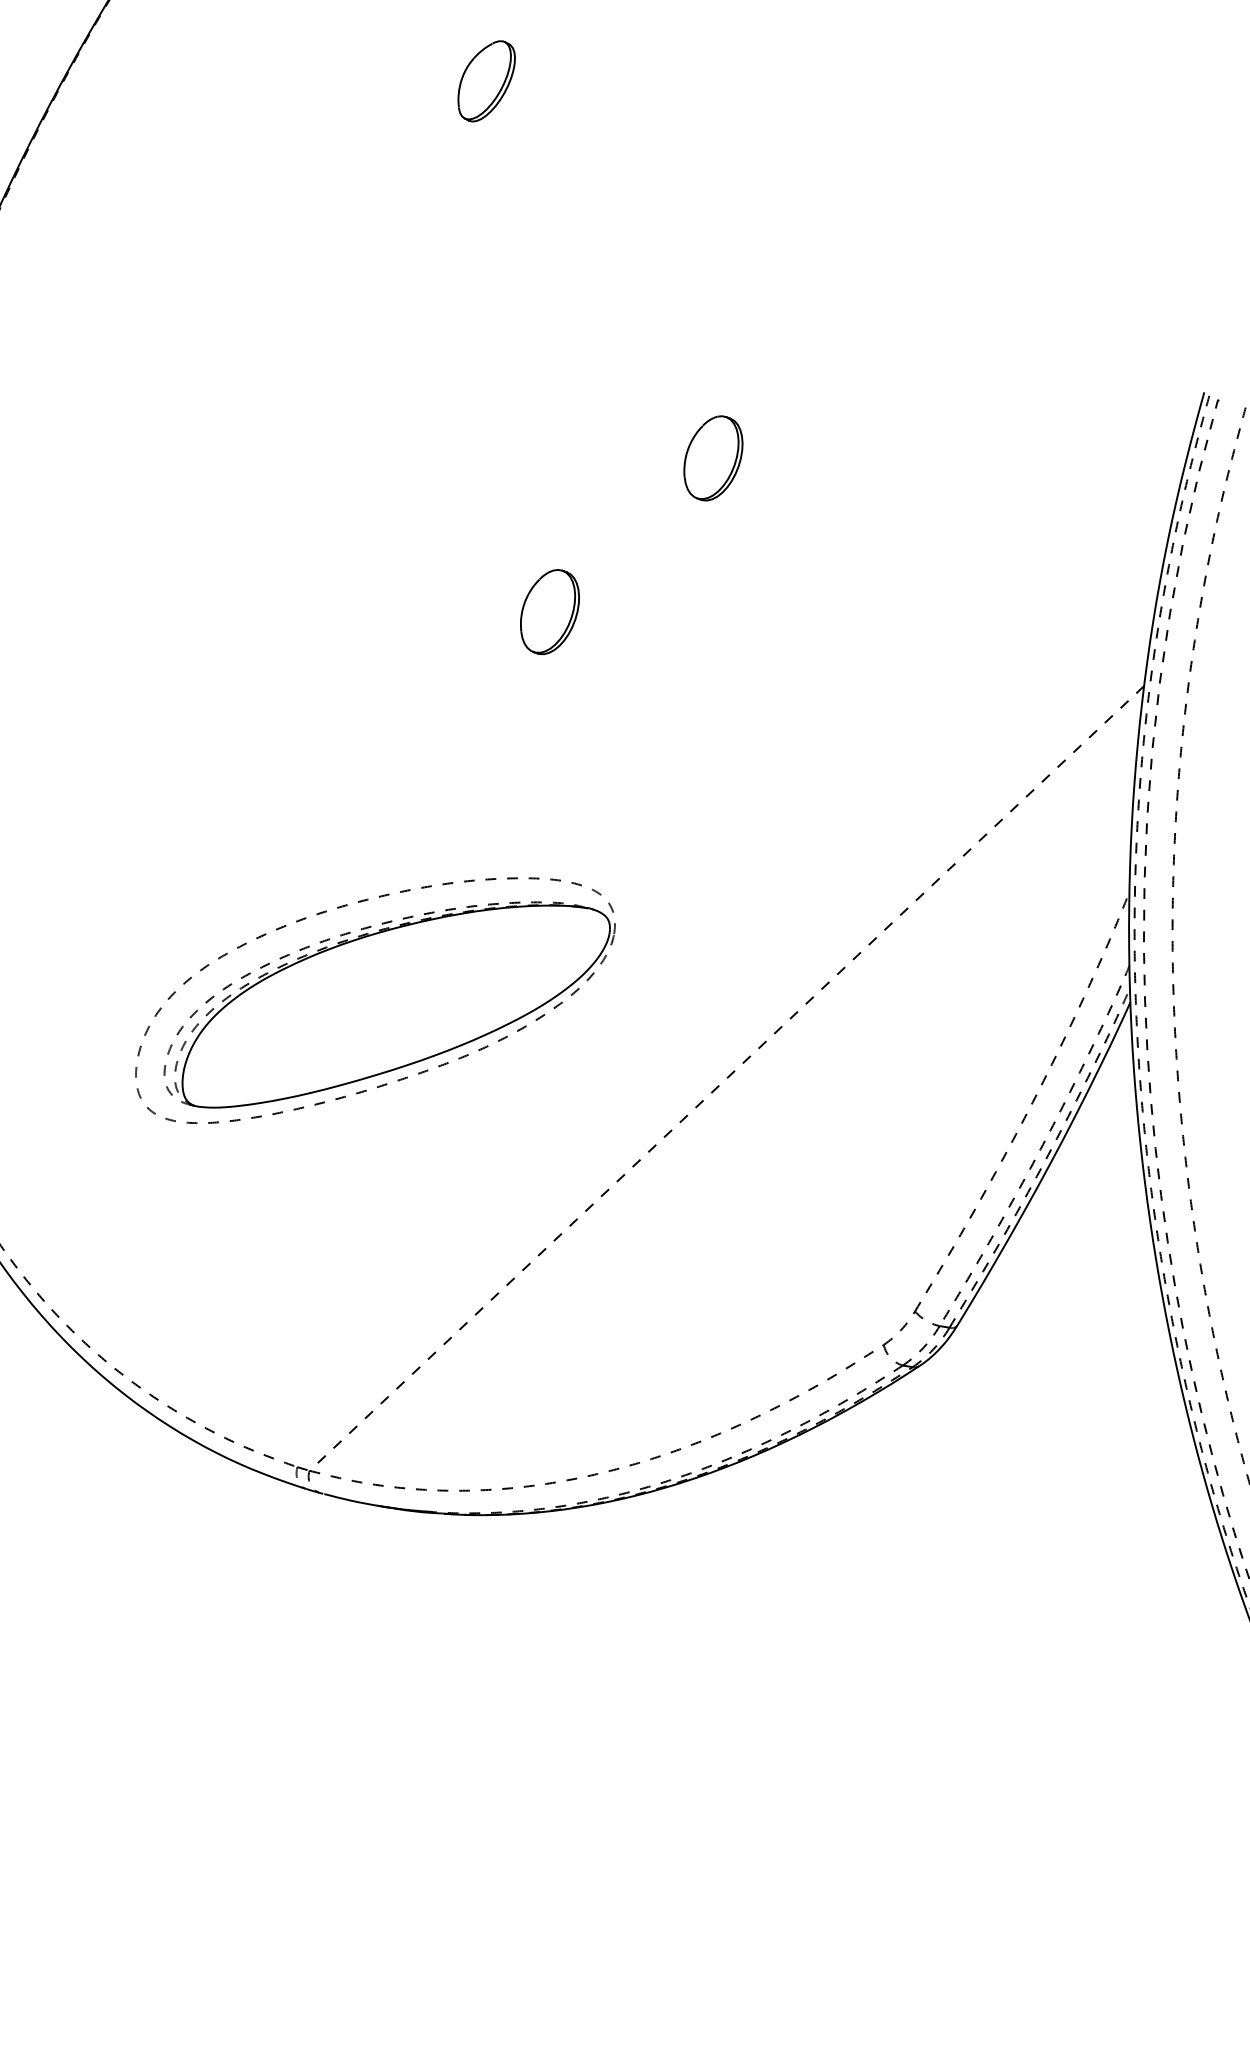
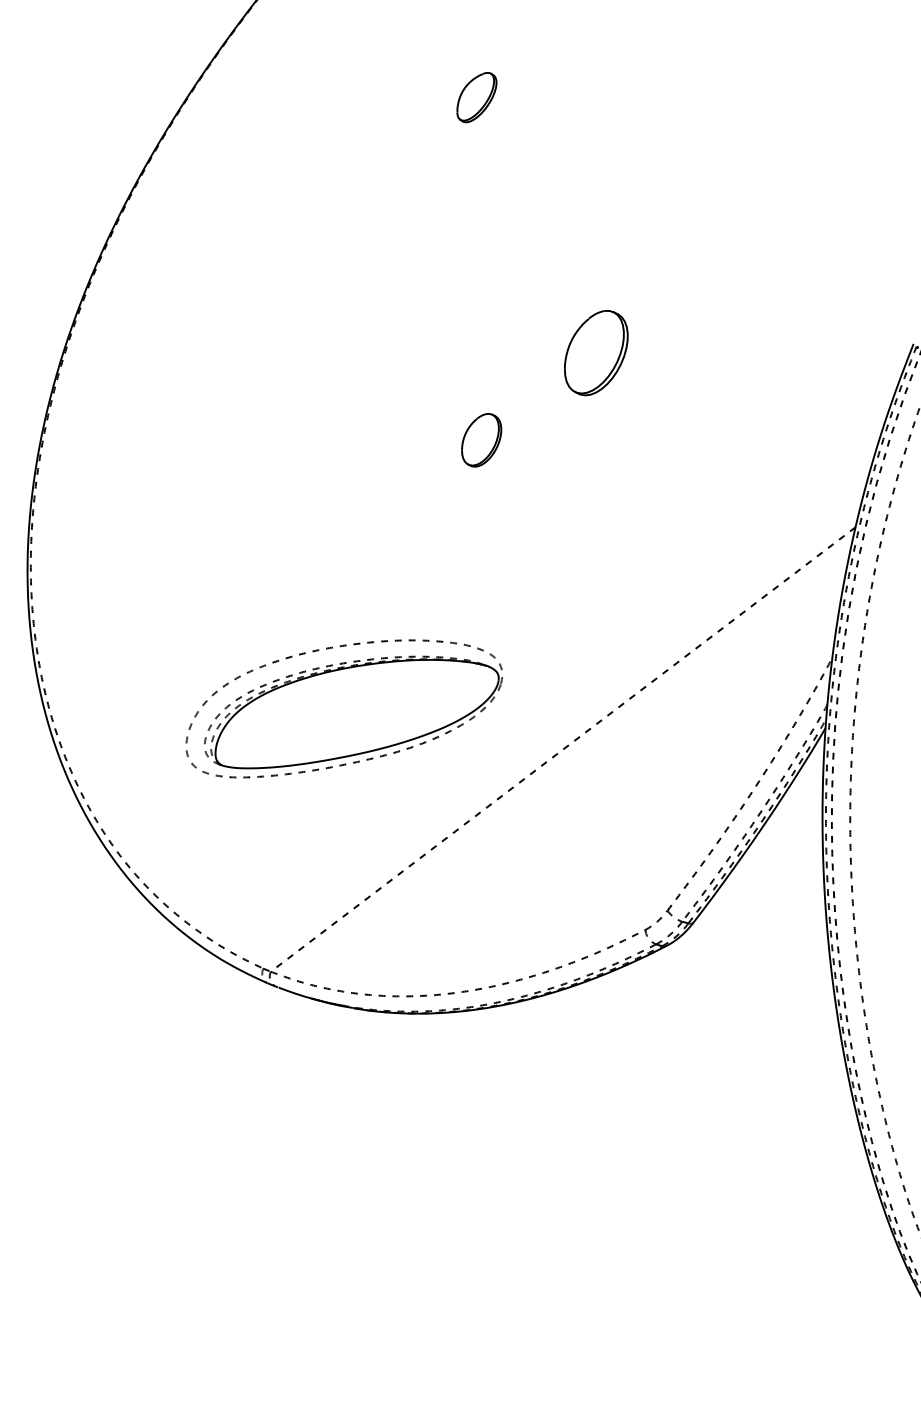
part: (712, 458) -> (595, 353), size x1.6
part: (375, 997) -> (344, 708), moved

